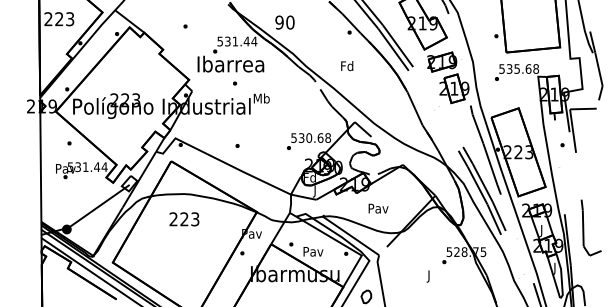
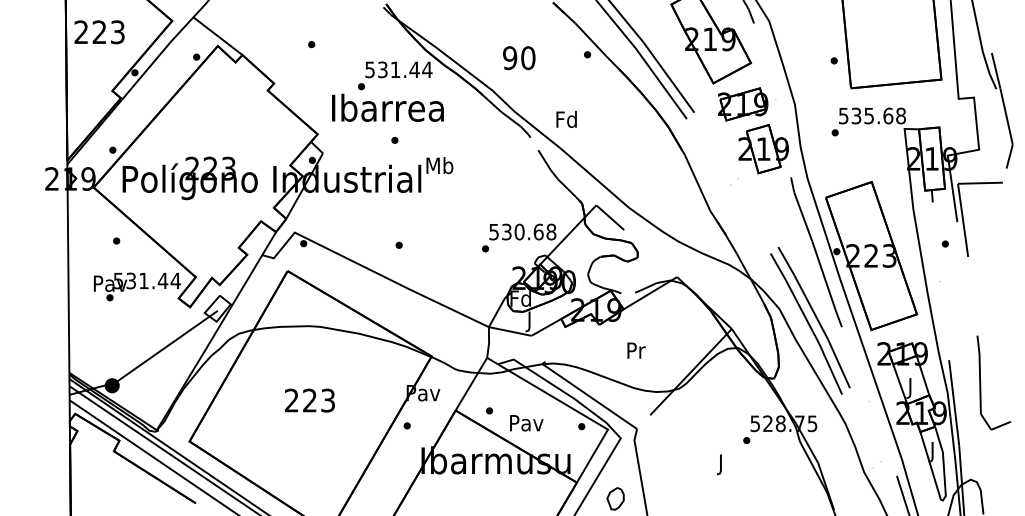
text: (284, 22) -> (518, 57), moved
text: (347, 66) -> (567, 120), moved
text: (378, 208) -> (636, 350), Pav -> Pr
text: (184, 219) -> (309, 400), moved

